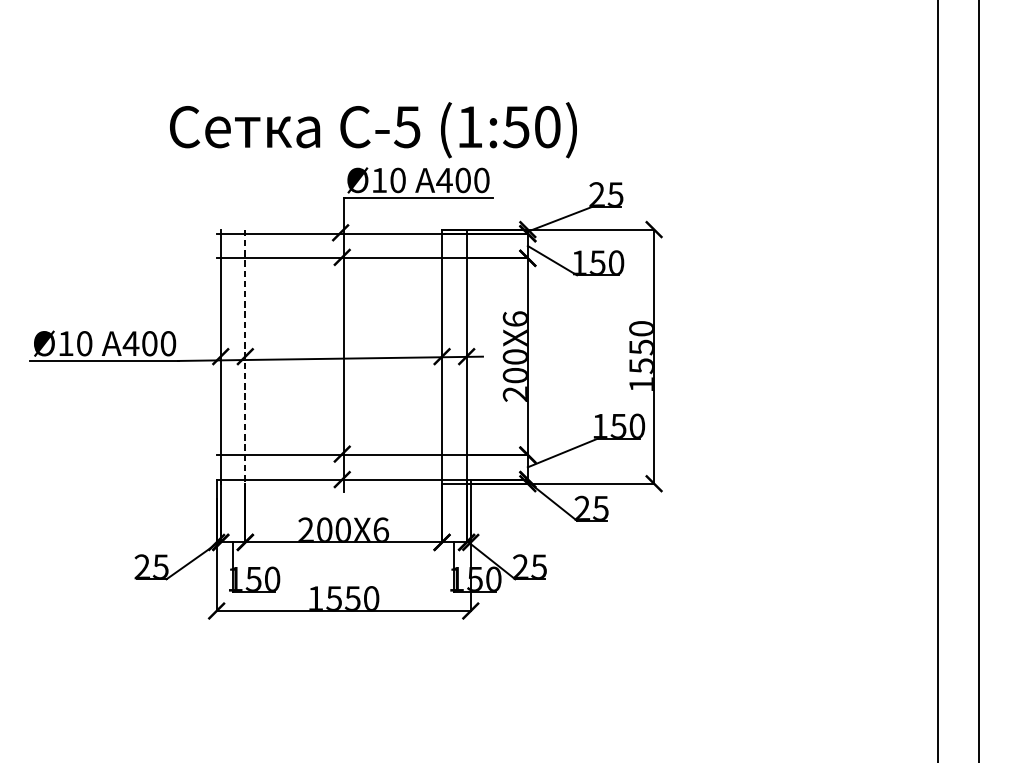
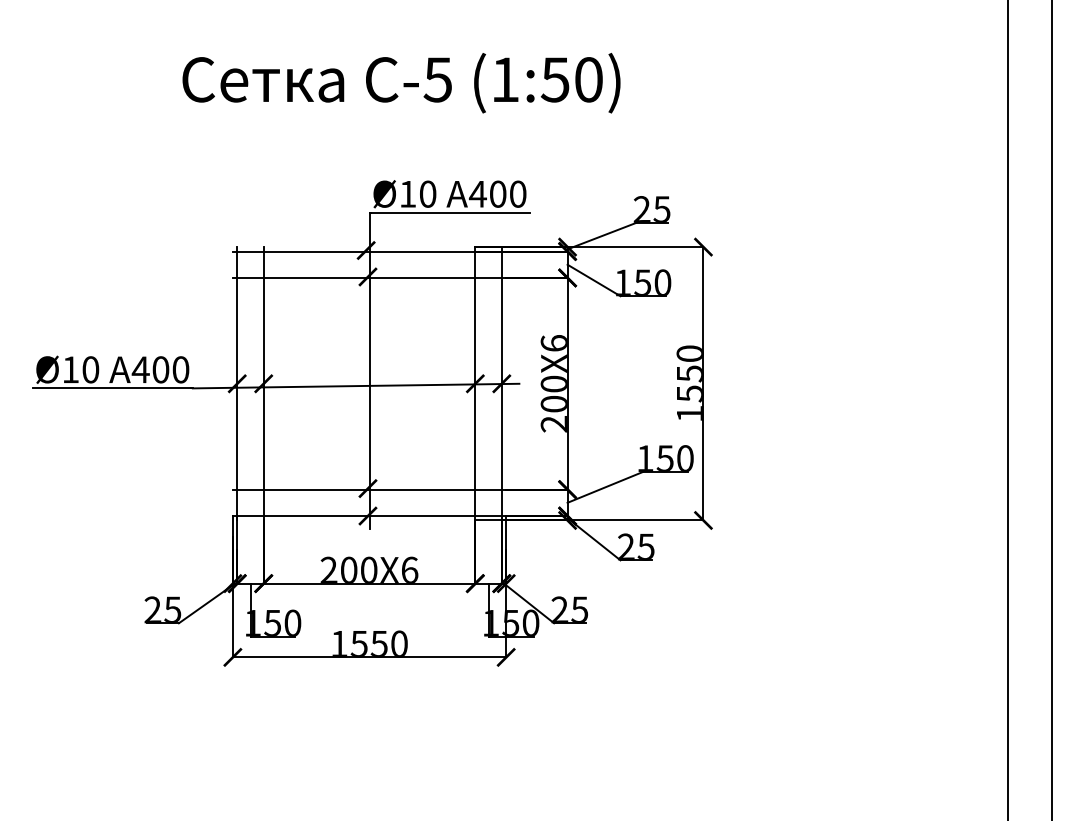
text: (373, 130) -> (401, 83), moved
line: (245, 356) -> (263, 383), dashed -> solid

